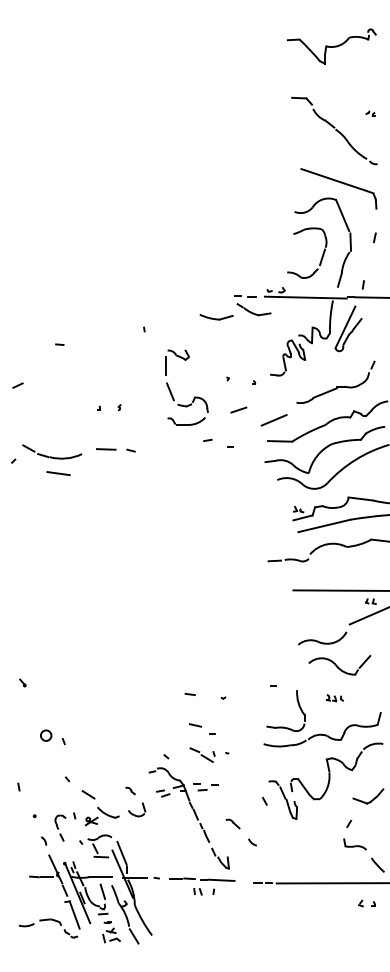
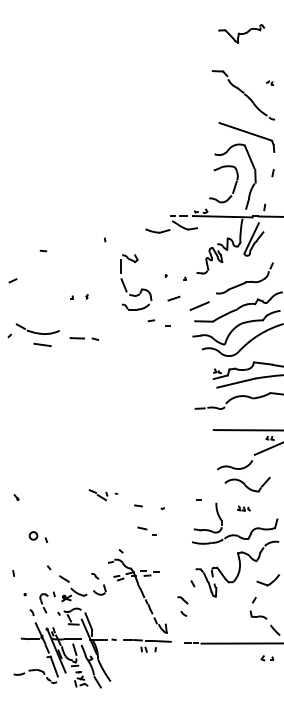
part: (331, 46) -> (241, 33), size x0.7
part: (116, 449) -> (84, 338), moved
part: (209, 755) -> (103, 495), moved
part: (232, 824) -> (182, 600), moved

